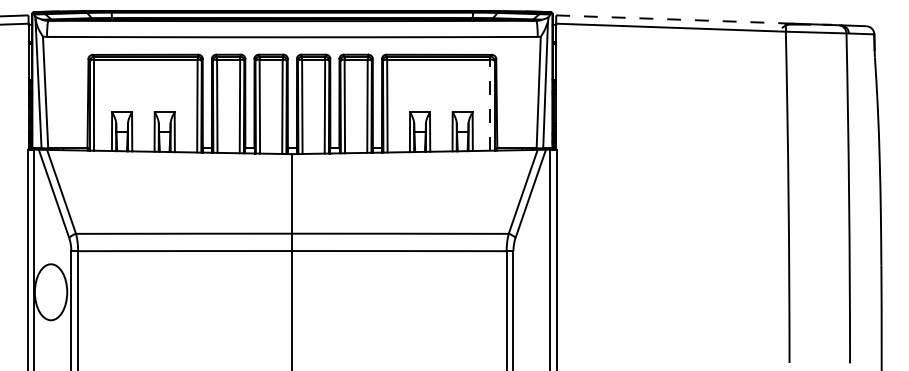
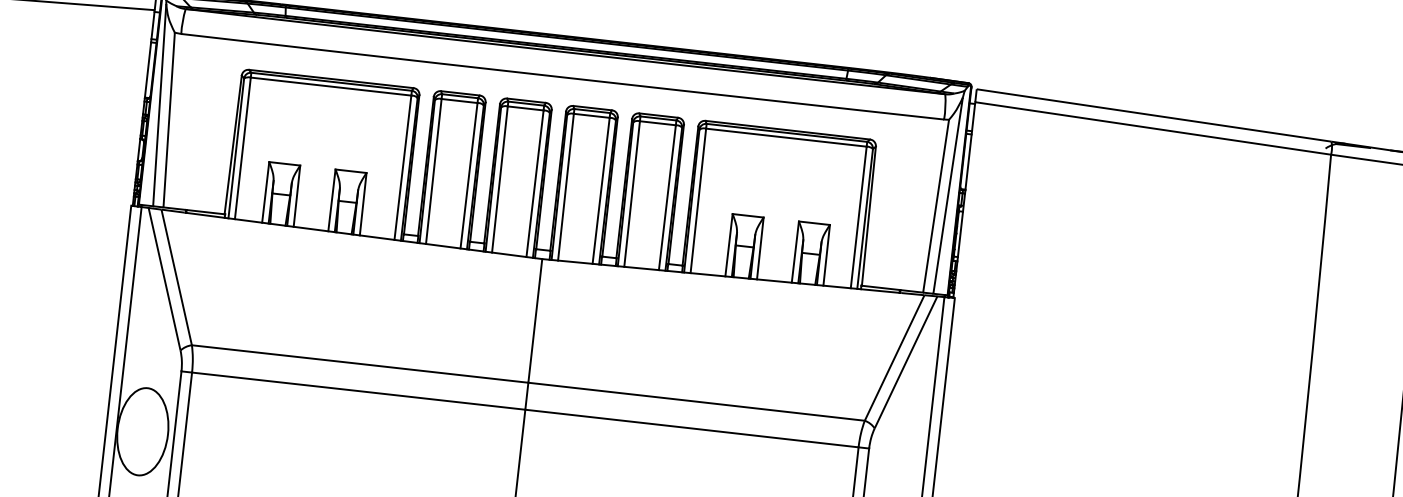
line: (671, 19) -> (1155, 115), dashed -> solid
line: (490, 105) -> (858, 217), dashed -> solid

